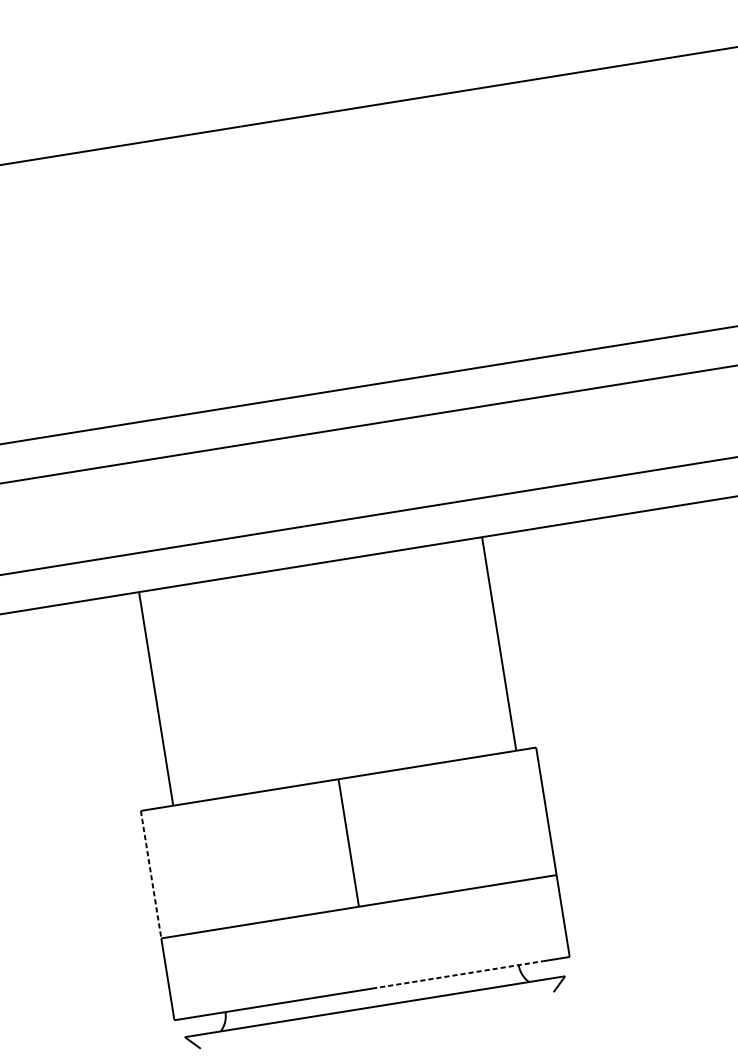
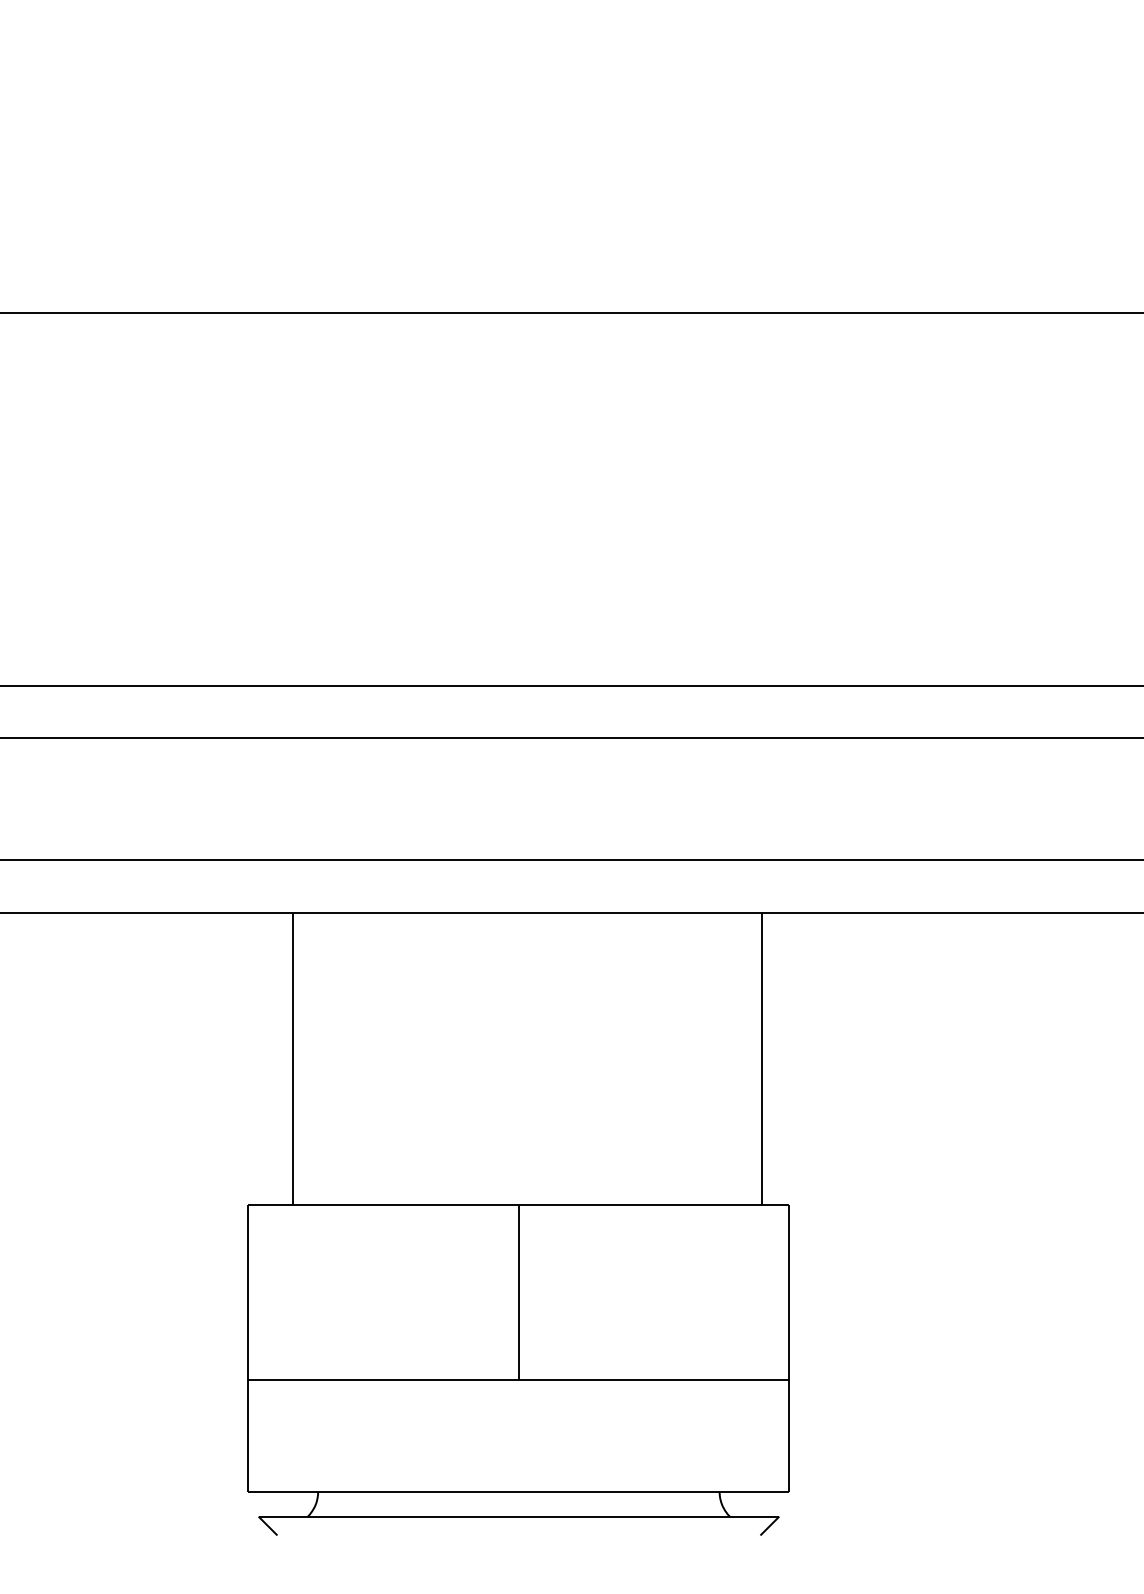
line: (151, 875) -> (248, 1293), dashed -> solid
line: (457, 974) -> (636, 1491), dashed -> solid

